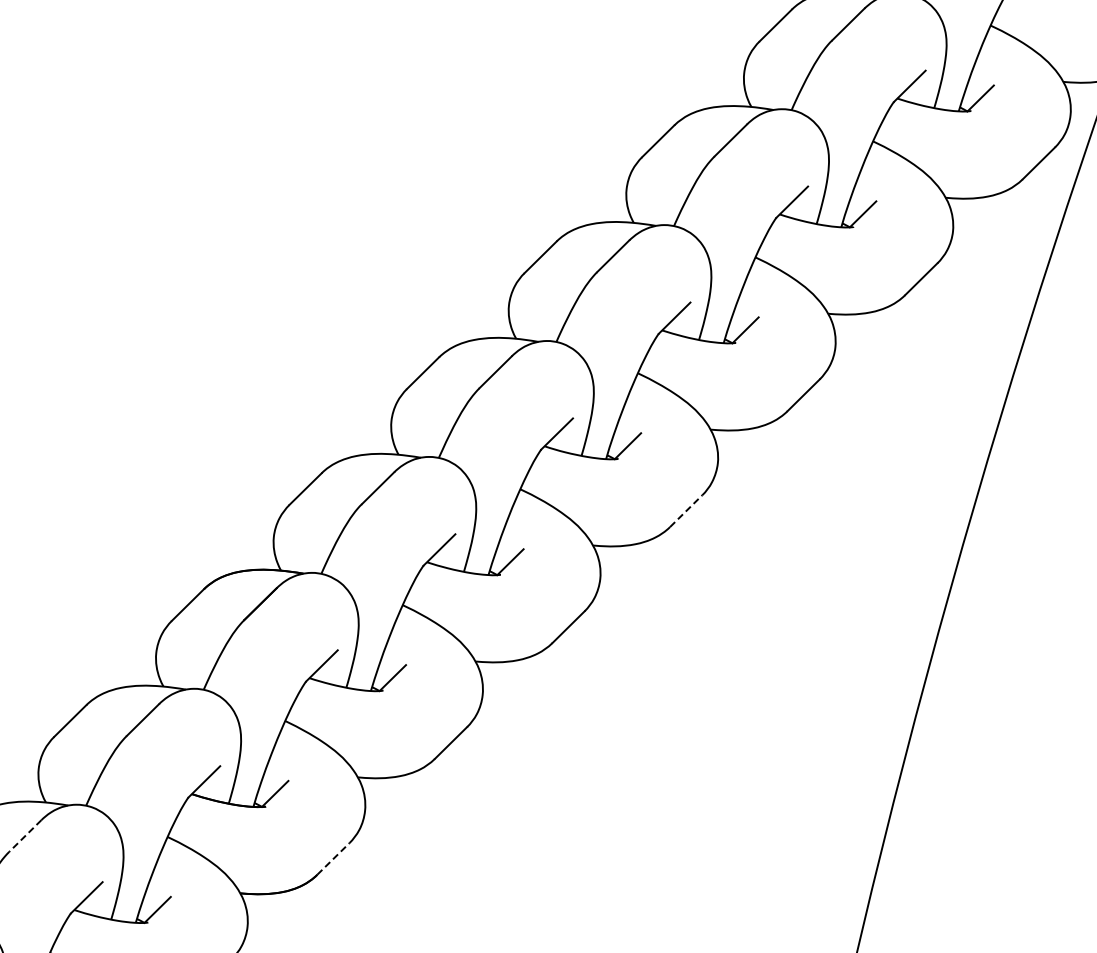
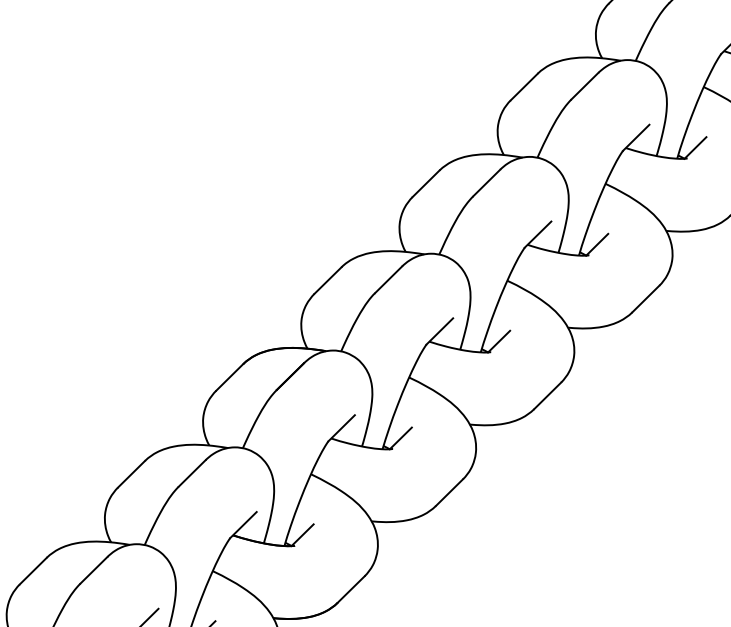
line: (686, 511) -> (646, 299), dashed -> solid
line: (25, 835) -> (94, 569), dashed -> solid
line: (333, 858) -> (351, 589), dashed -> solid

